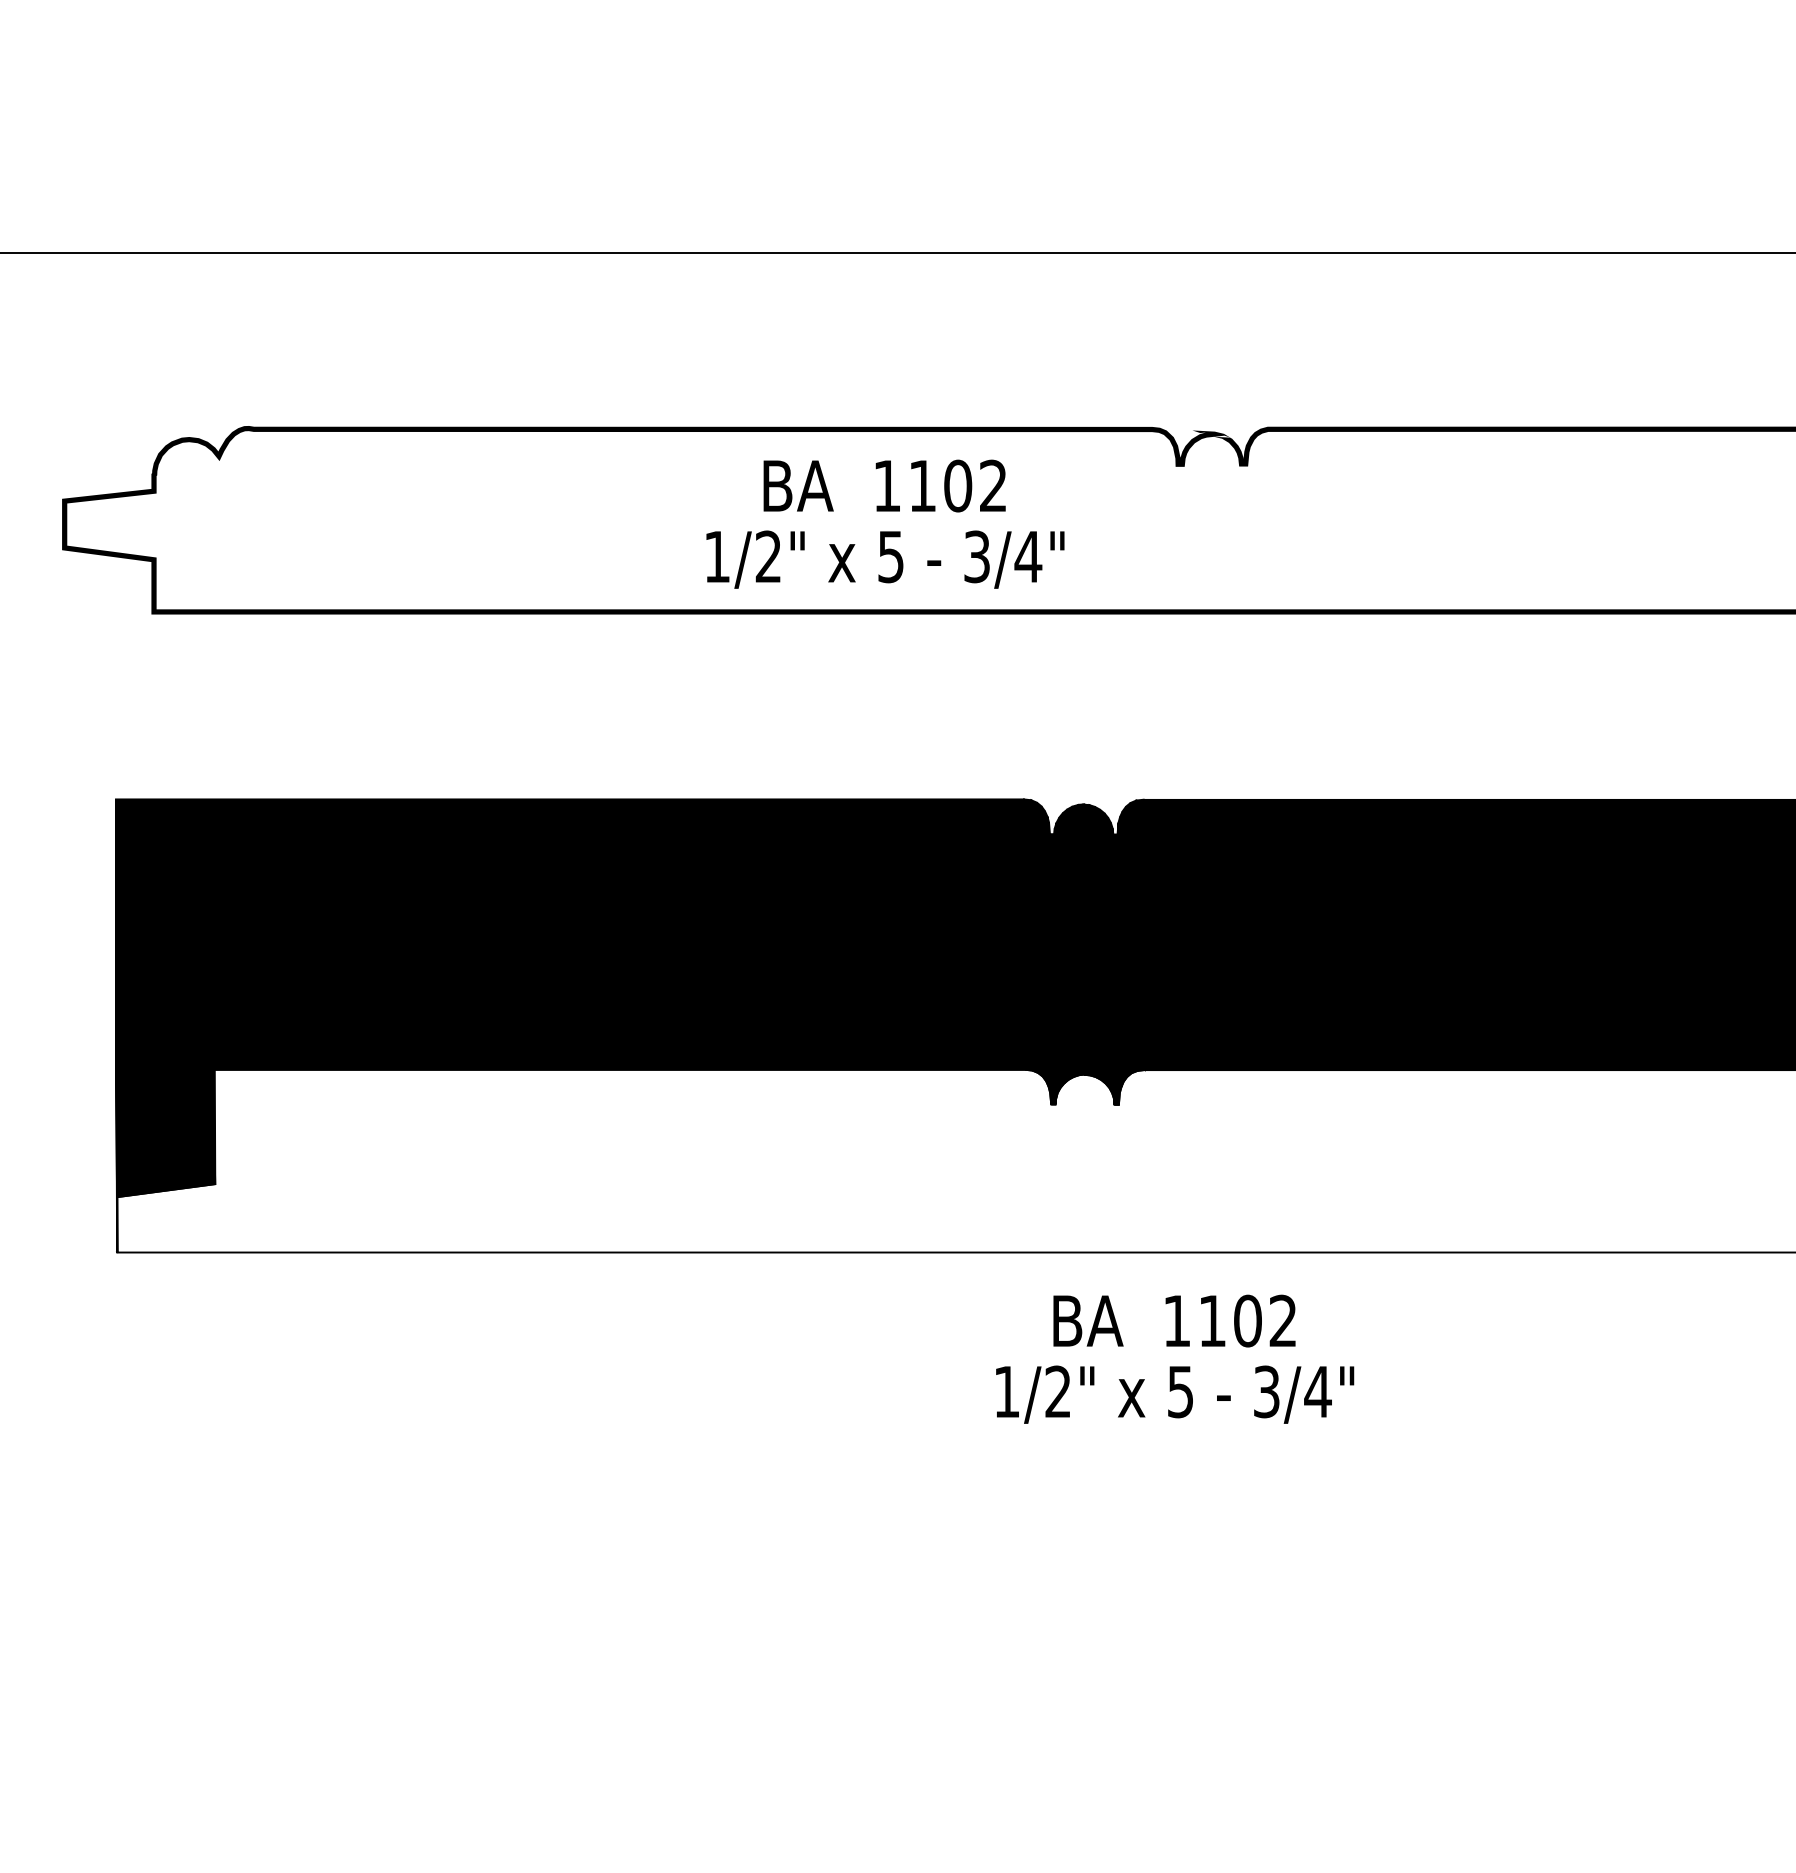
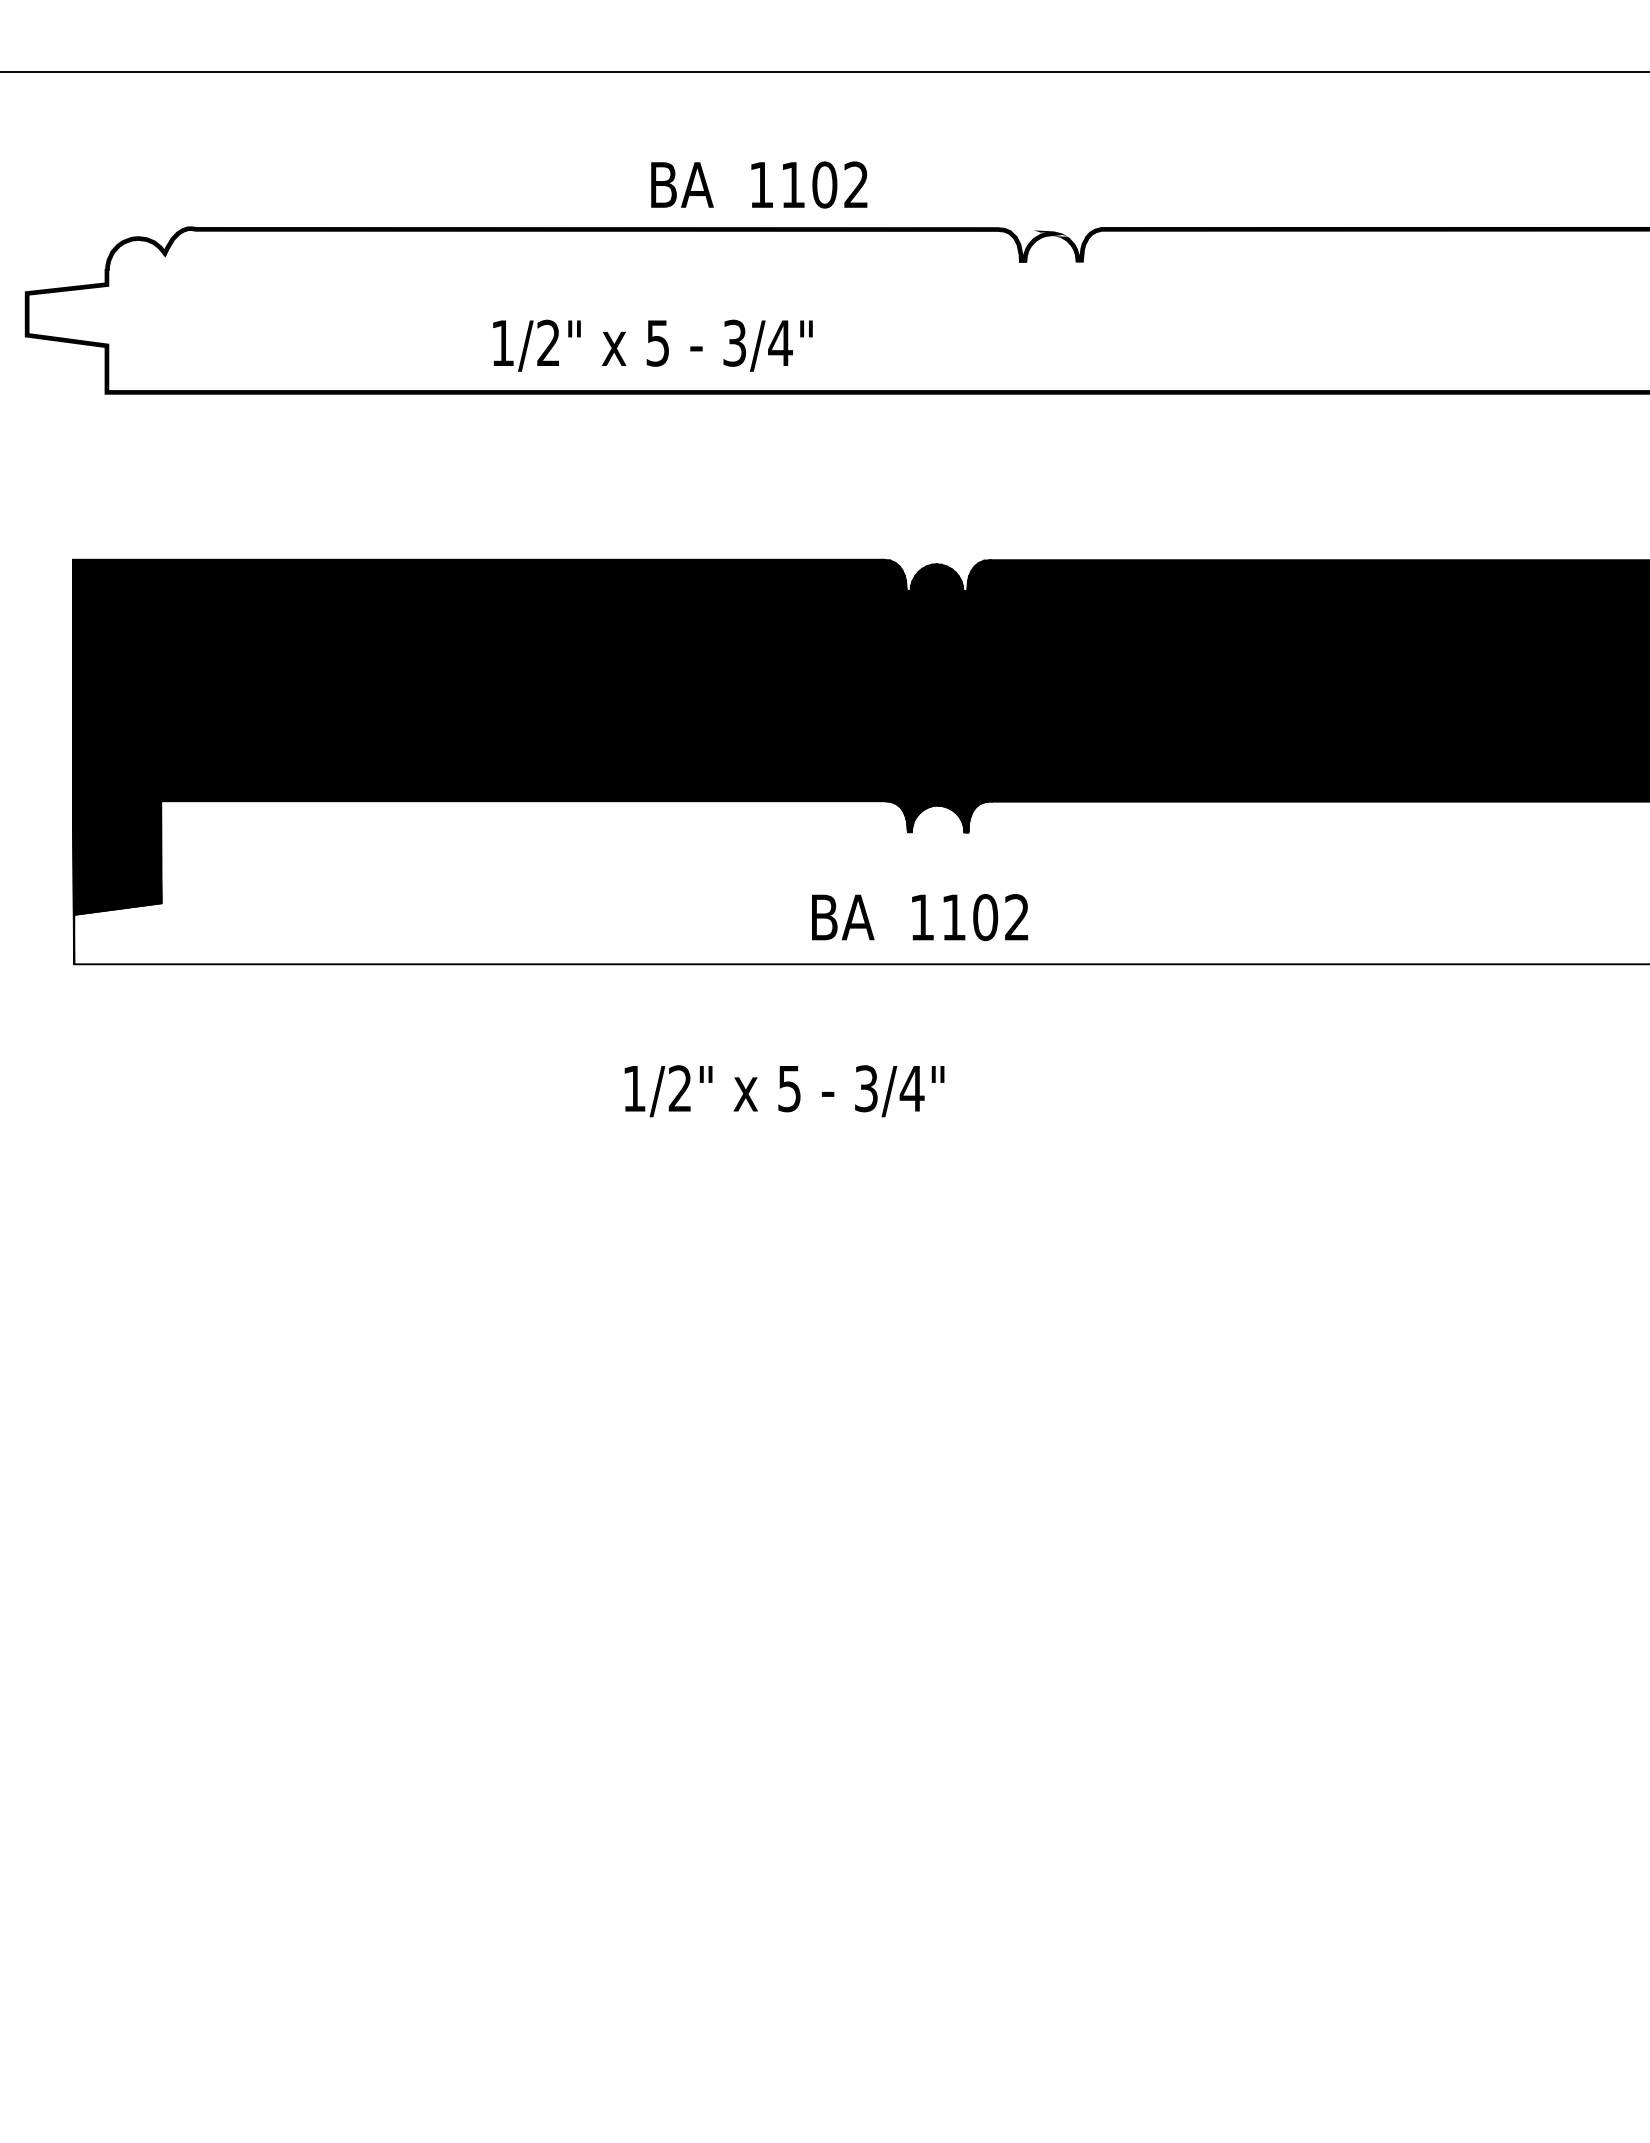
text: (884, 485) -> (759, 184), moved
text: (884, 559) -> (652, 345), moved
text: (1173, 1321) -> (919, 917), moved
text: (1175, 1395) -> (784, 1091), moved

